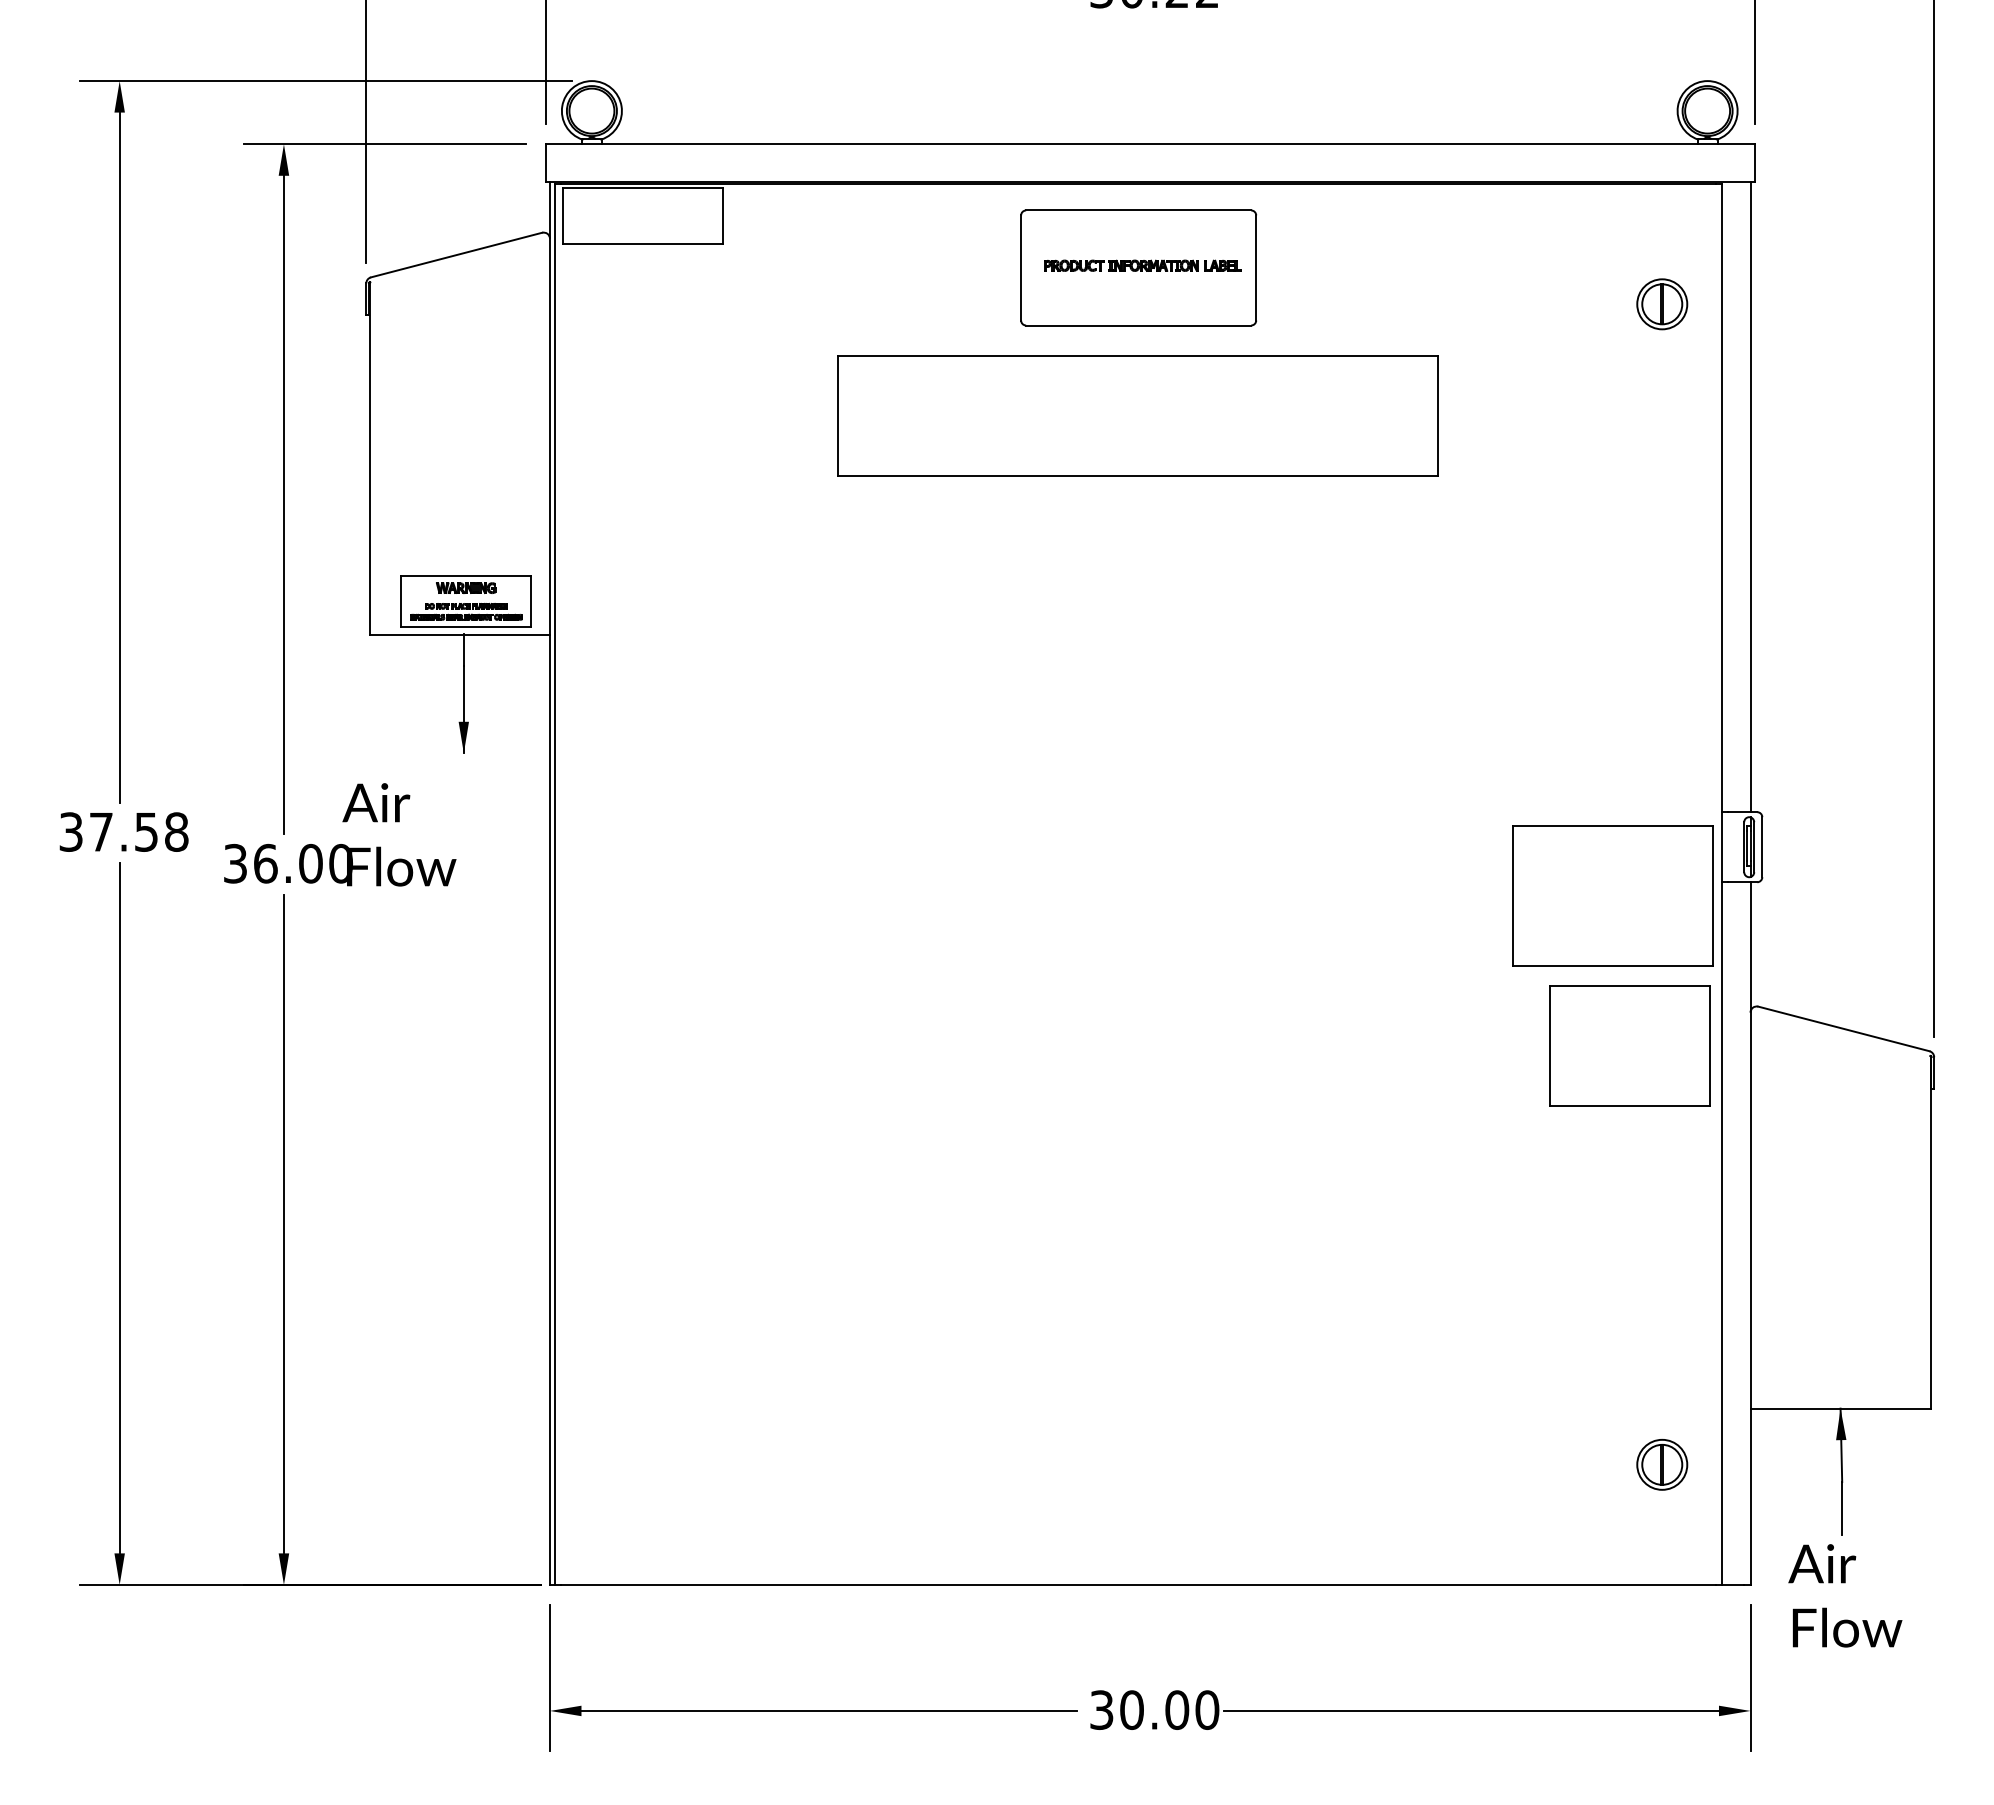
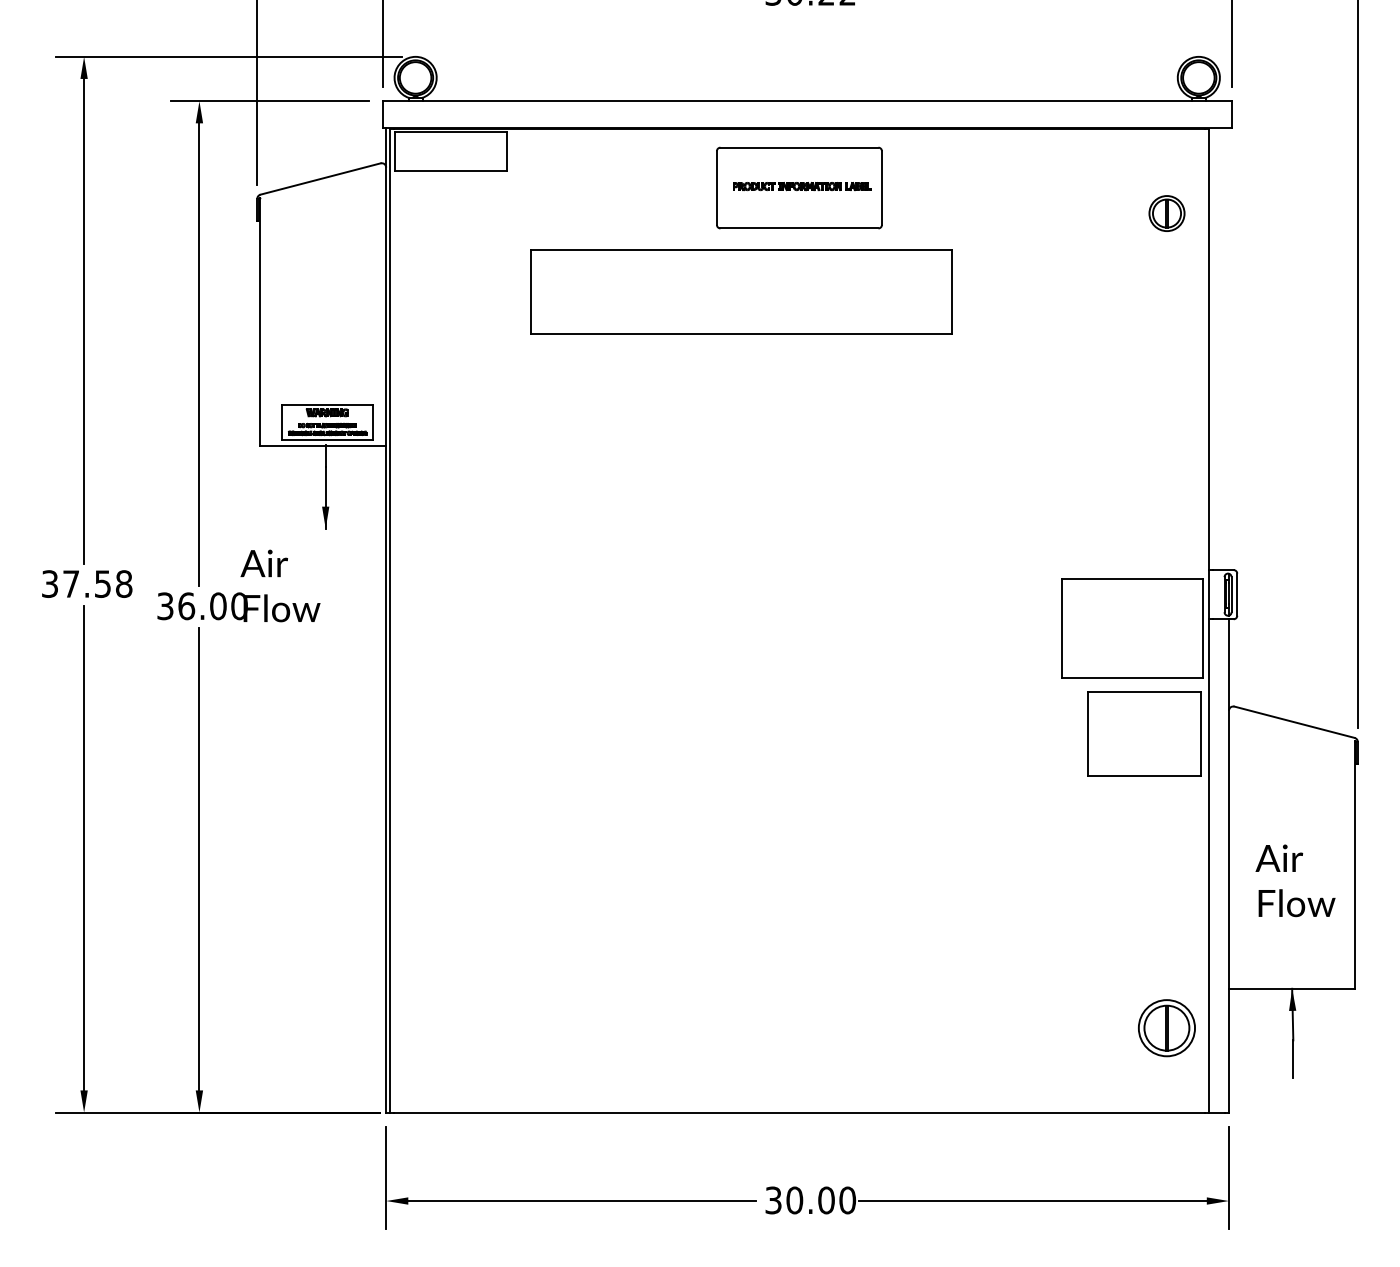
part: (1137, 415) -> (741, 291), moved
line: (1750, 496) -> (1228, 348), removed
part: (1662, 1464) -> (1167, 1028), size x1.6
text: (1845, 1595) -> (1295, 880), moved

